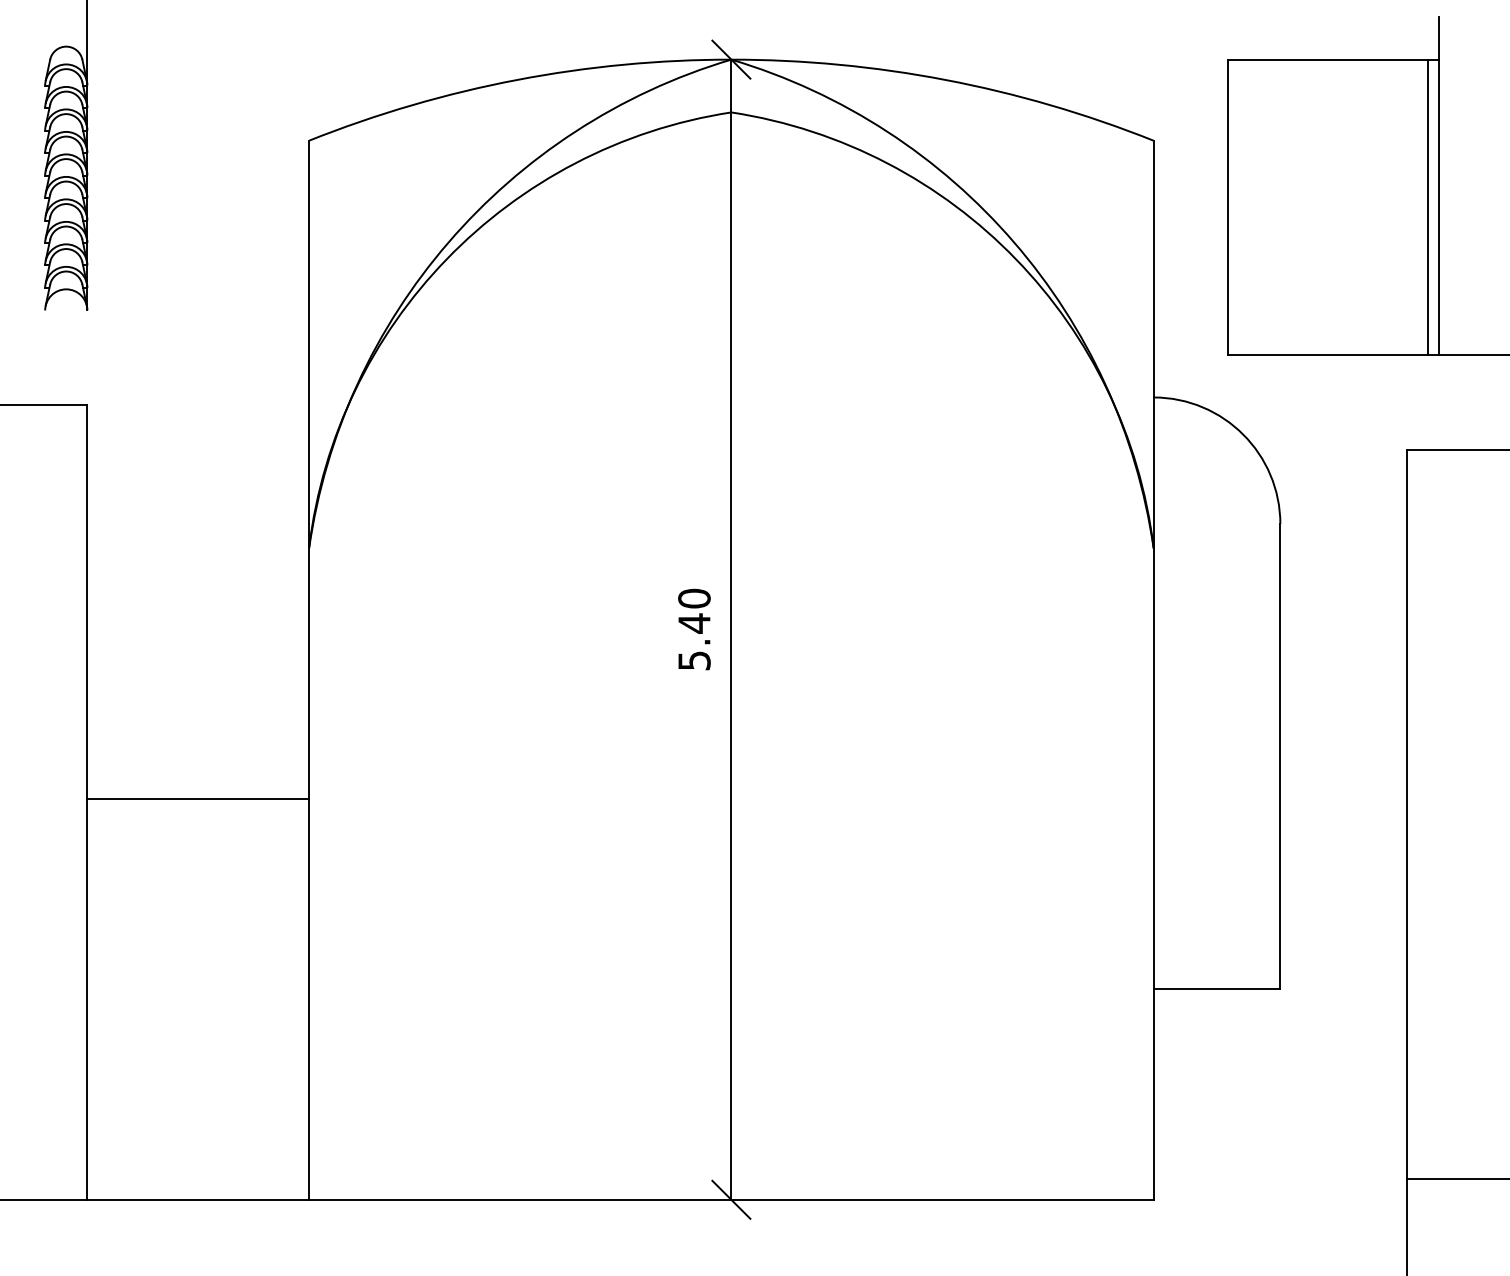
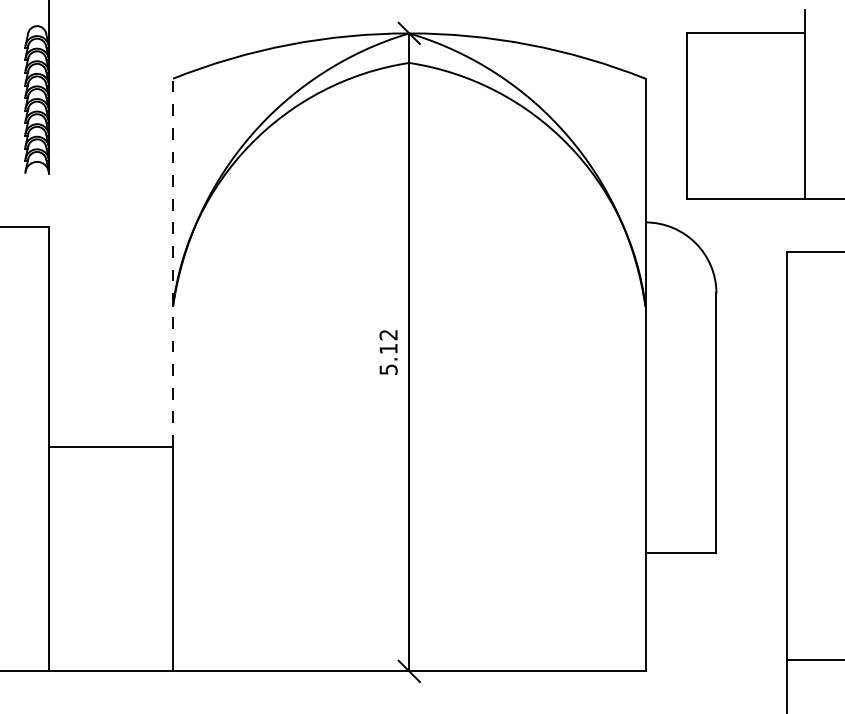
line: (1428, 206) -> (799, 115), removed
line: (309, 469) -> (173, 262), solid -> dashed
text: (694, 610) -> (388, 341), 5.40 -> 5.12

